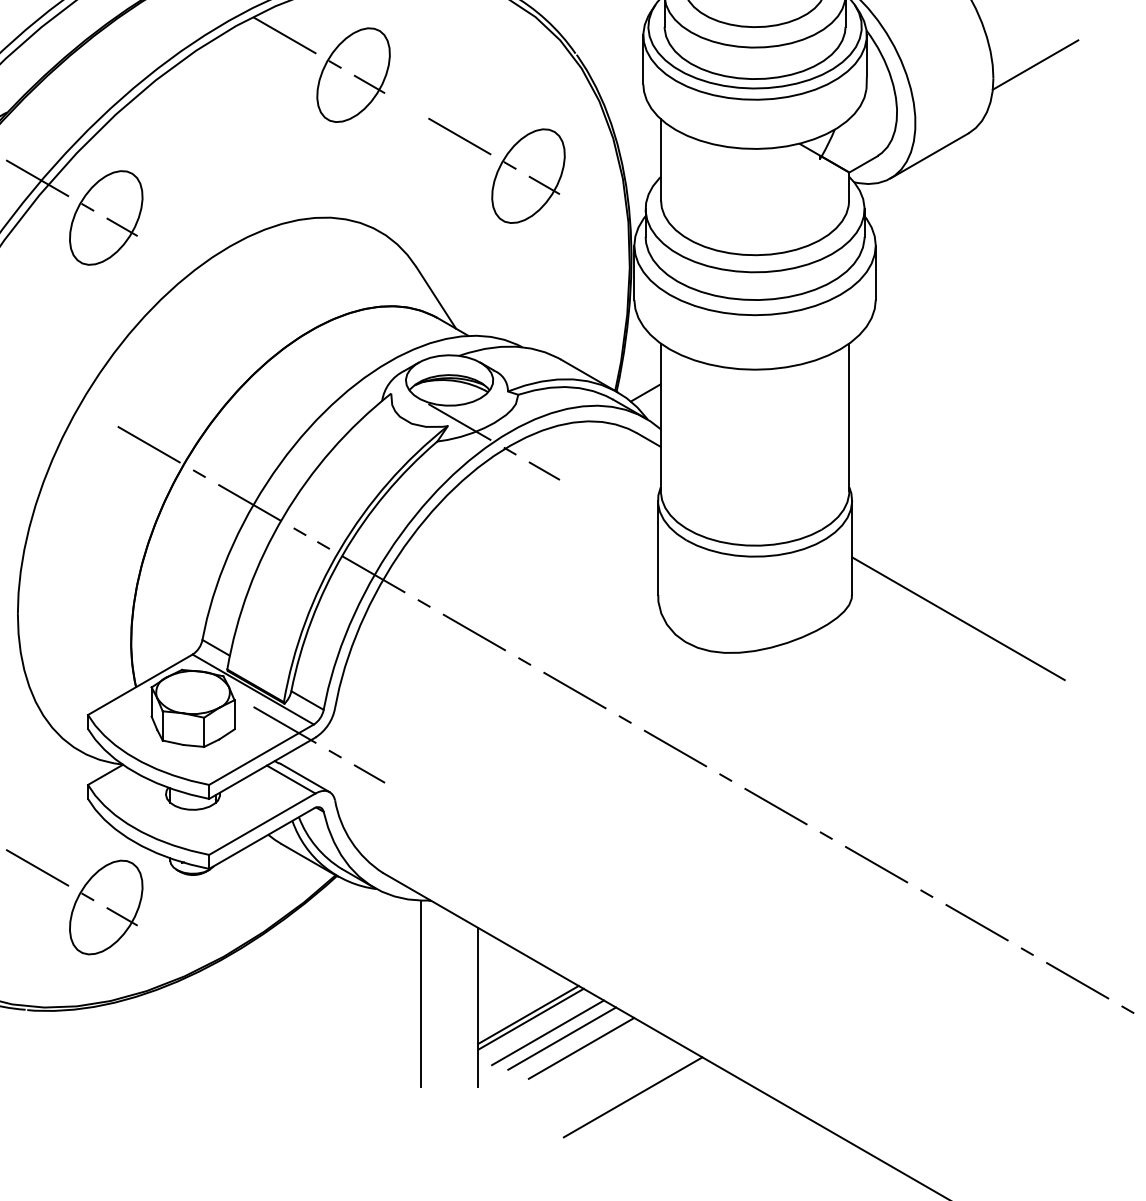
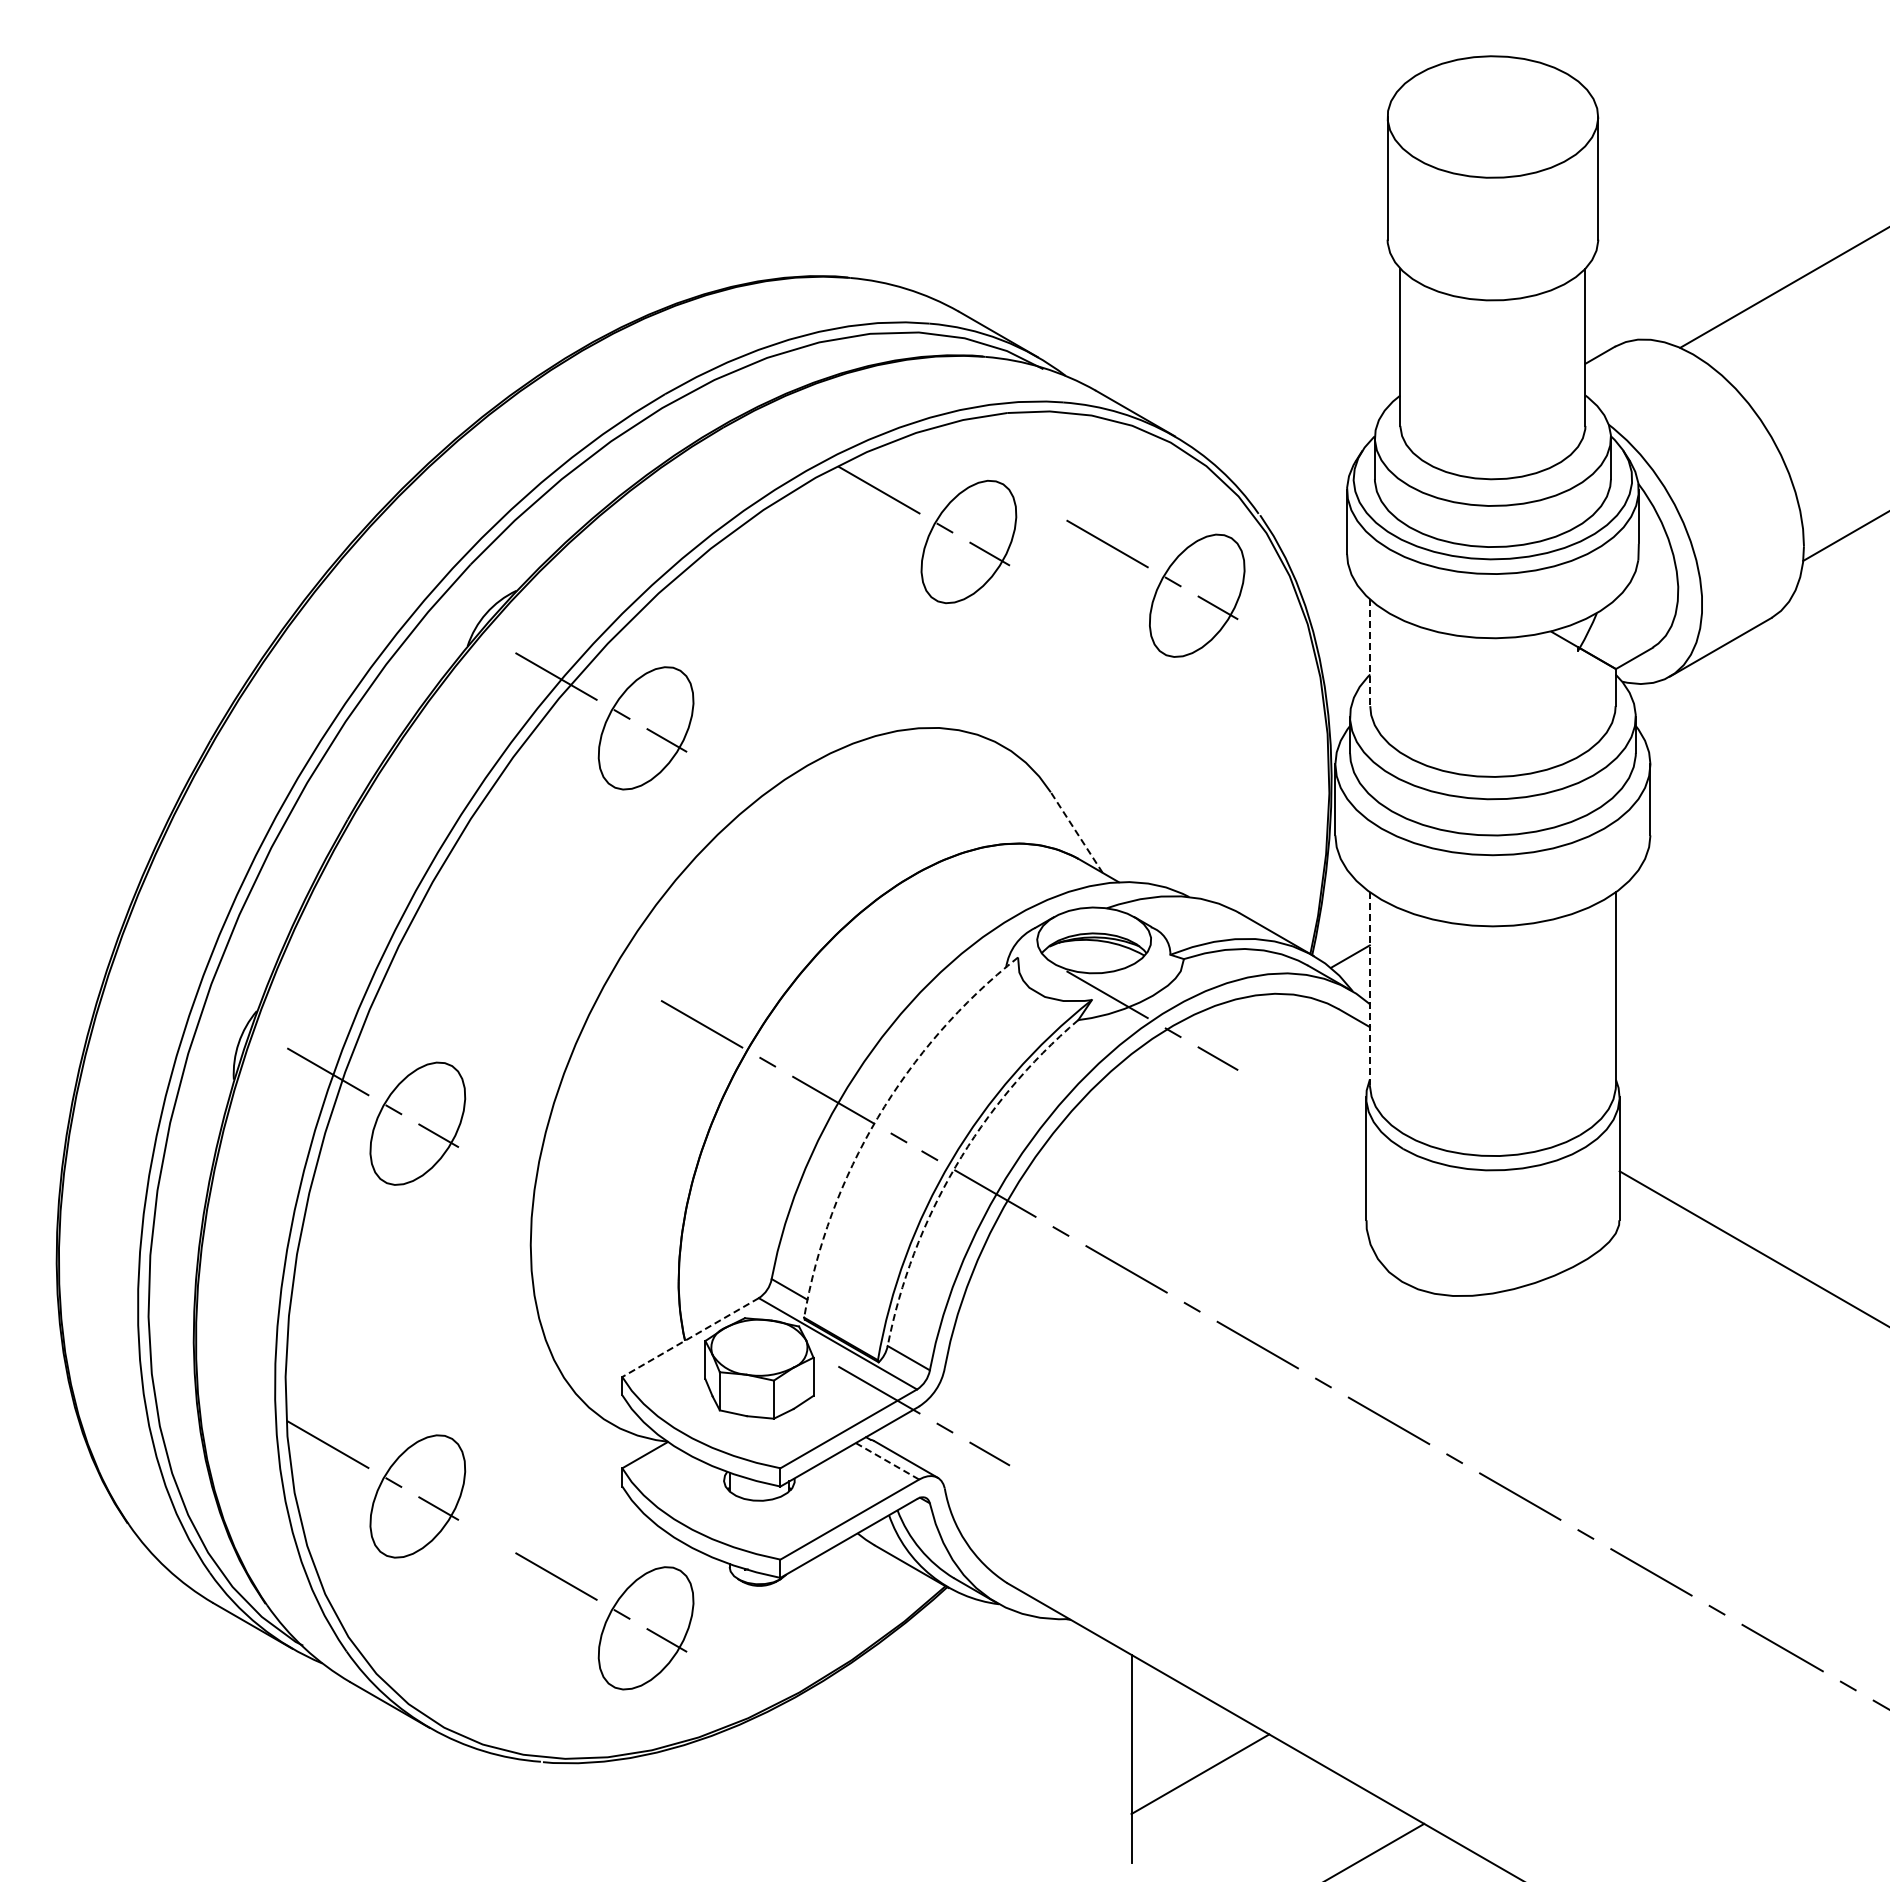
line: (660, 160) -> (1369, 653), solid -> dashed
part: (496, 170) -> (1155, 588), moved
line: (436, 297) -> (1076, 832), solid -> dashed
line: (660, 418) -> (1369, 989), solid -> dashed
arc: (283, 516) -> (877, 1117), solid -> dashed
arc: (343, 553) -> (955, 1166), solid -> dashed
line: (140, 684) -> (690, 1337), solid -> dashed
line: (291, 779) -> (887, 1461), solid -> dashed
line: (420, 993) -> (1056, 1740), removed
line: (527, 1014) -> (1196, 1768), removed
line: (547, 1032) -> (1222, 1791), removed
line: (561, 1038) -> (1240, 1799), removed
line: (581, 1047) -> (1266, 1811), removed

